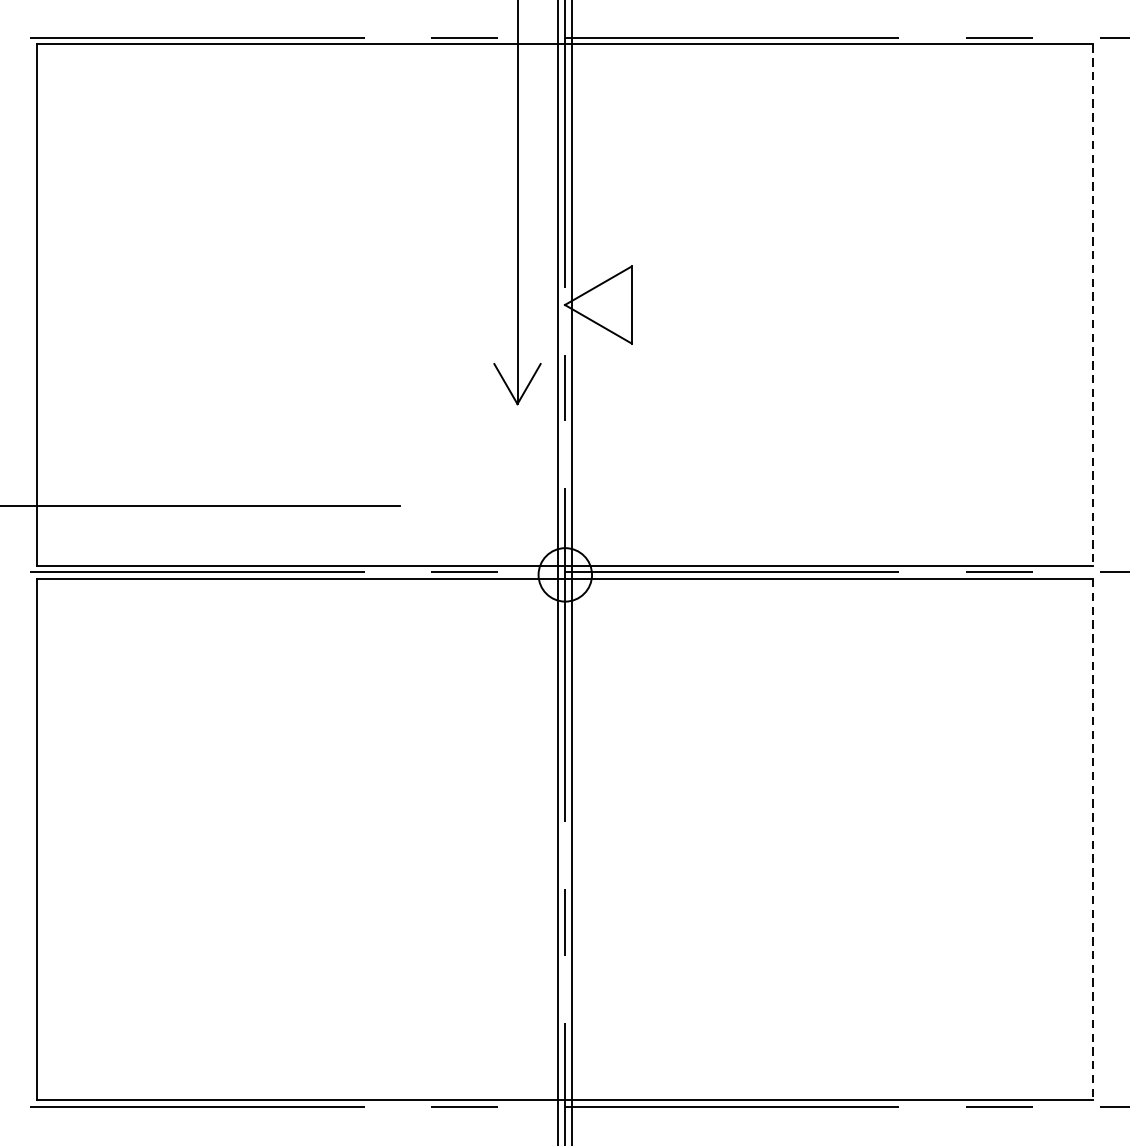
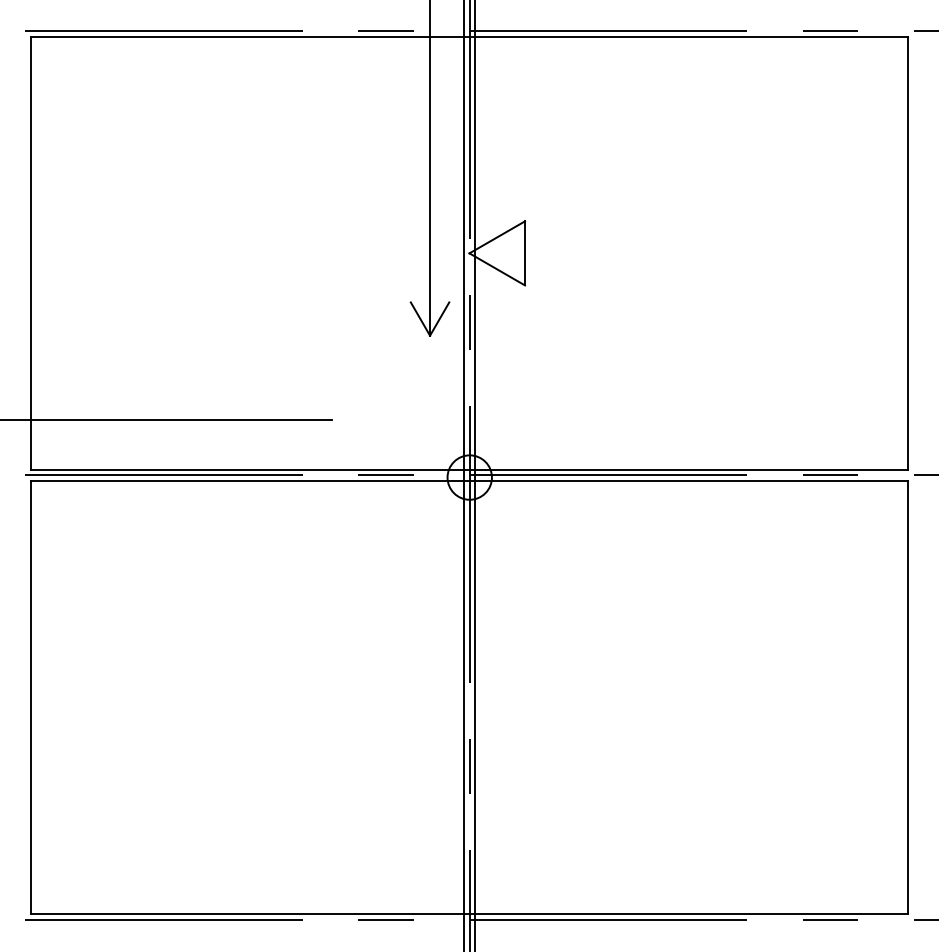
line: (1093, 305) -> (908, 253), dashed -> solid
line: (1093, 839) -> (908, 697), dashed -> solid

